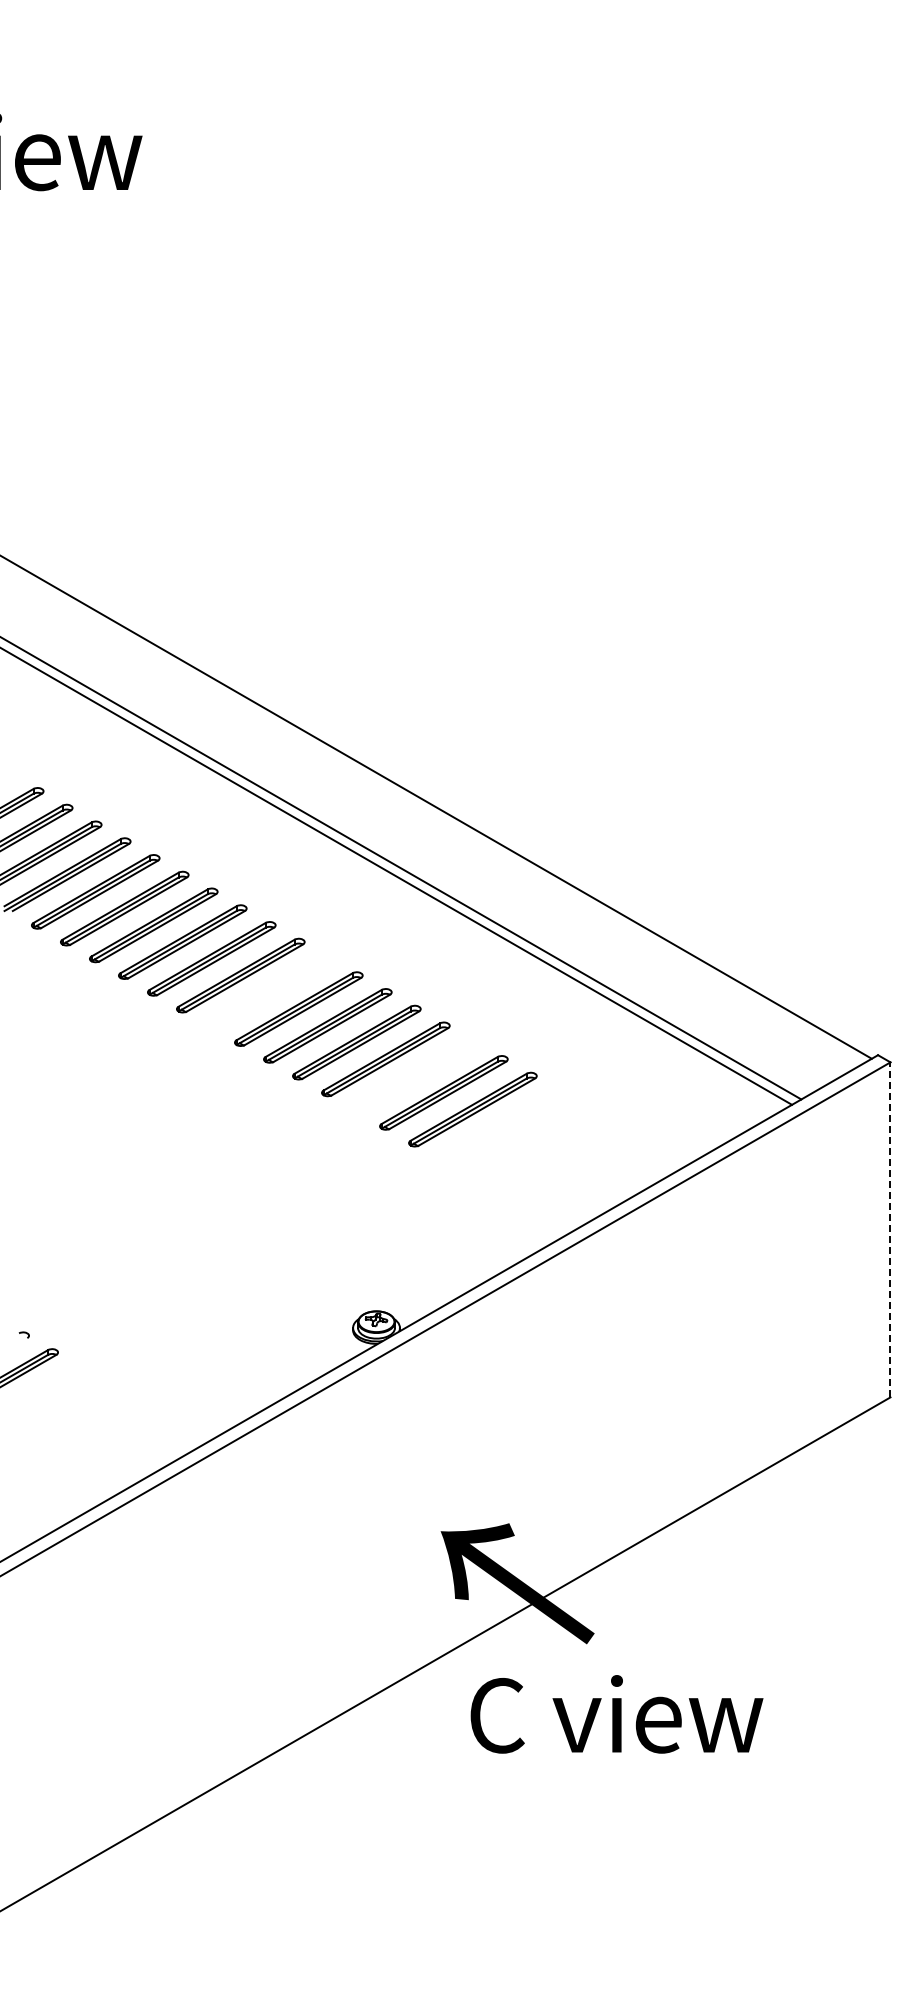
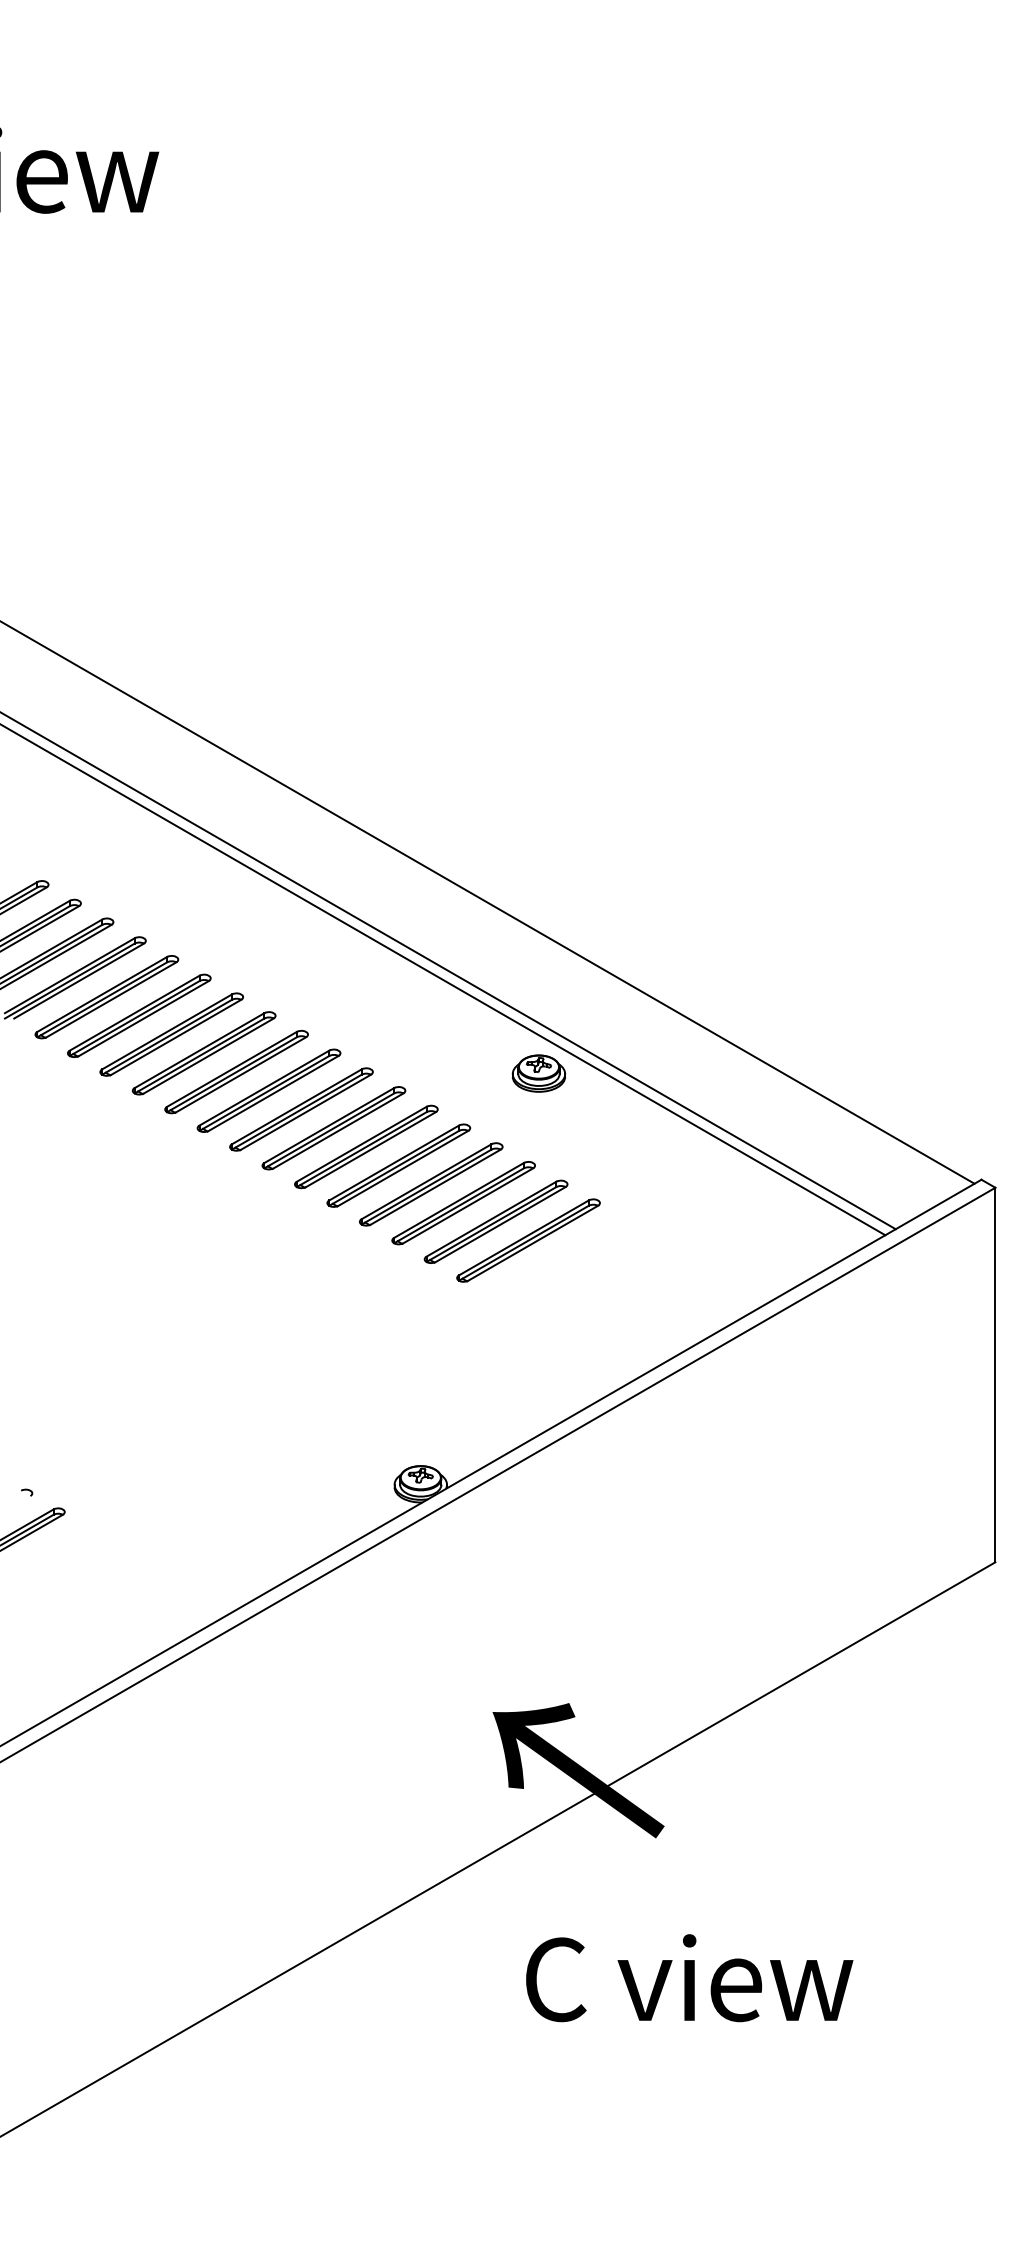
part: (481, 960) -> (538, 1073), added
part: (269, 992) -> (301, 1109), added
part: (414, 1075) -> (463, 1202), added
line: (890, 1229) -> (995, 1374), dashed -> solid
text: (616, 1714) -> (689, 1978), moved

